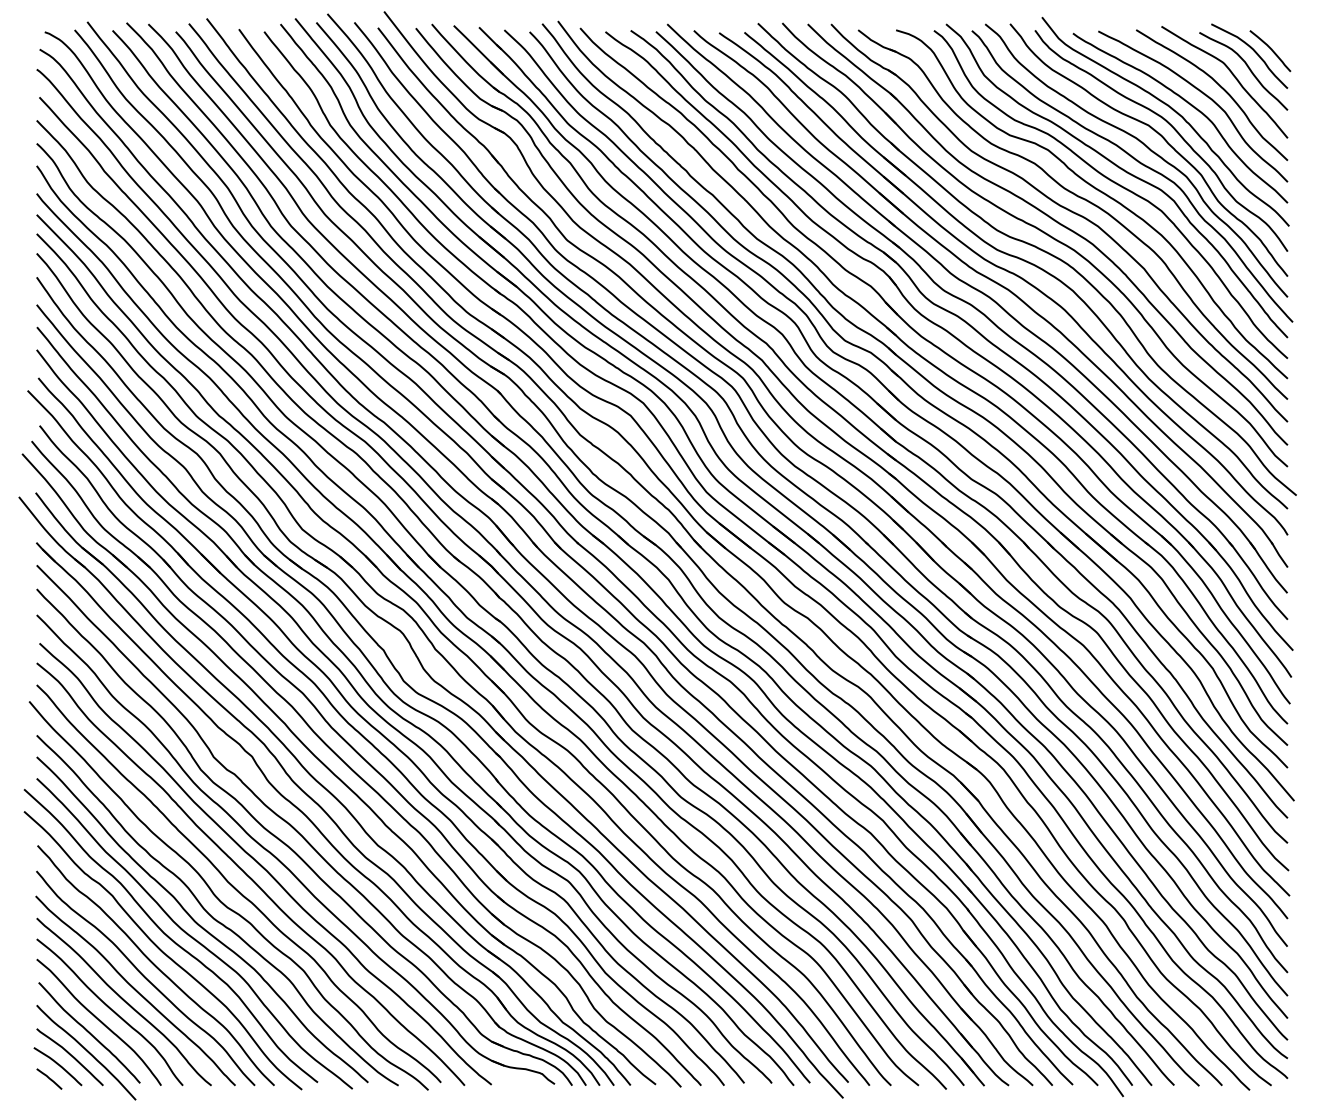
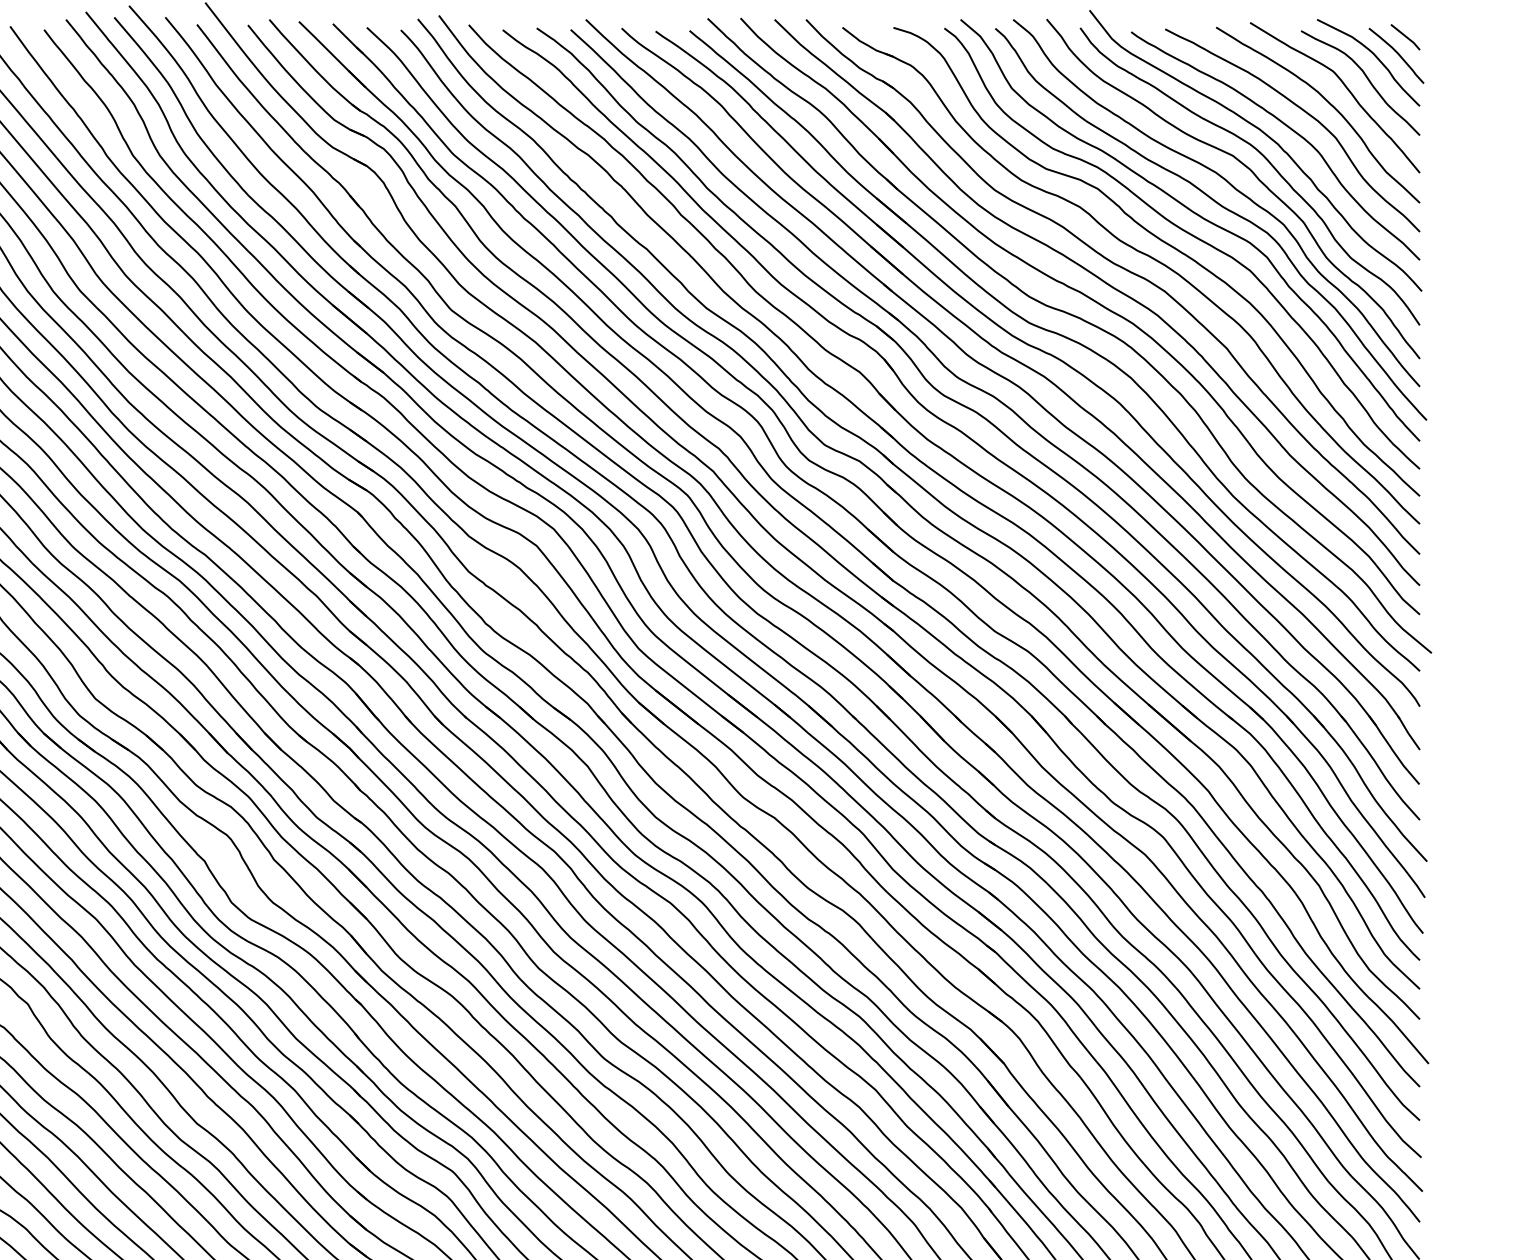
line: (1277, 37) -> (1406, 37), added

